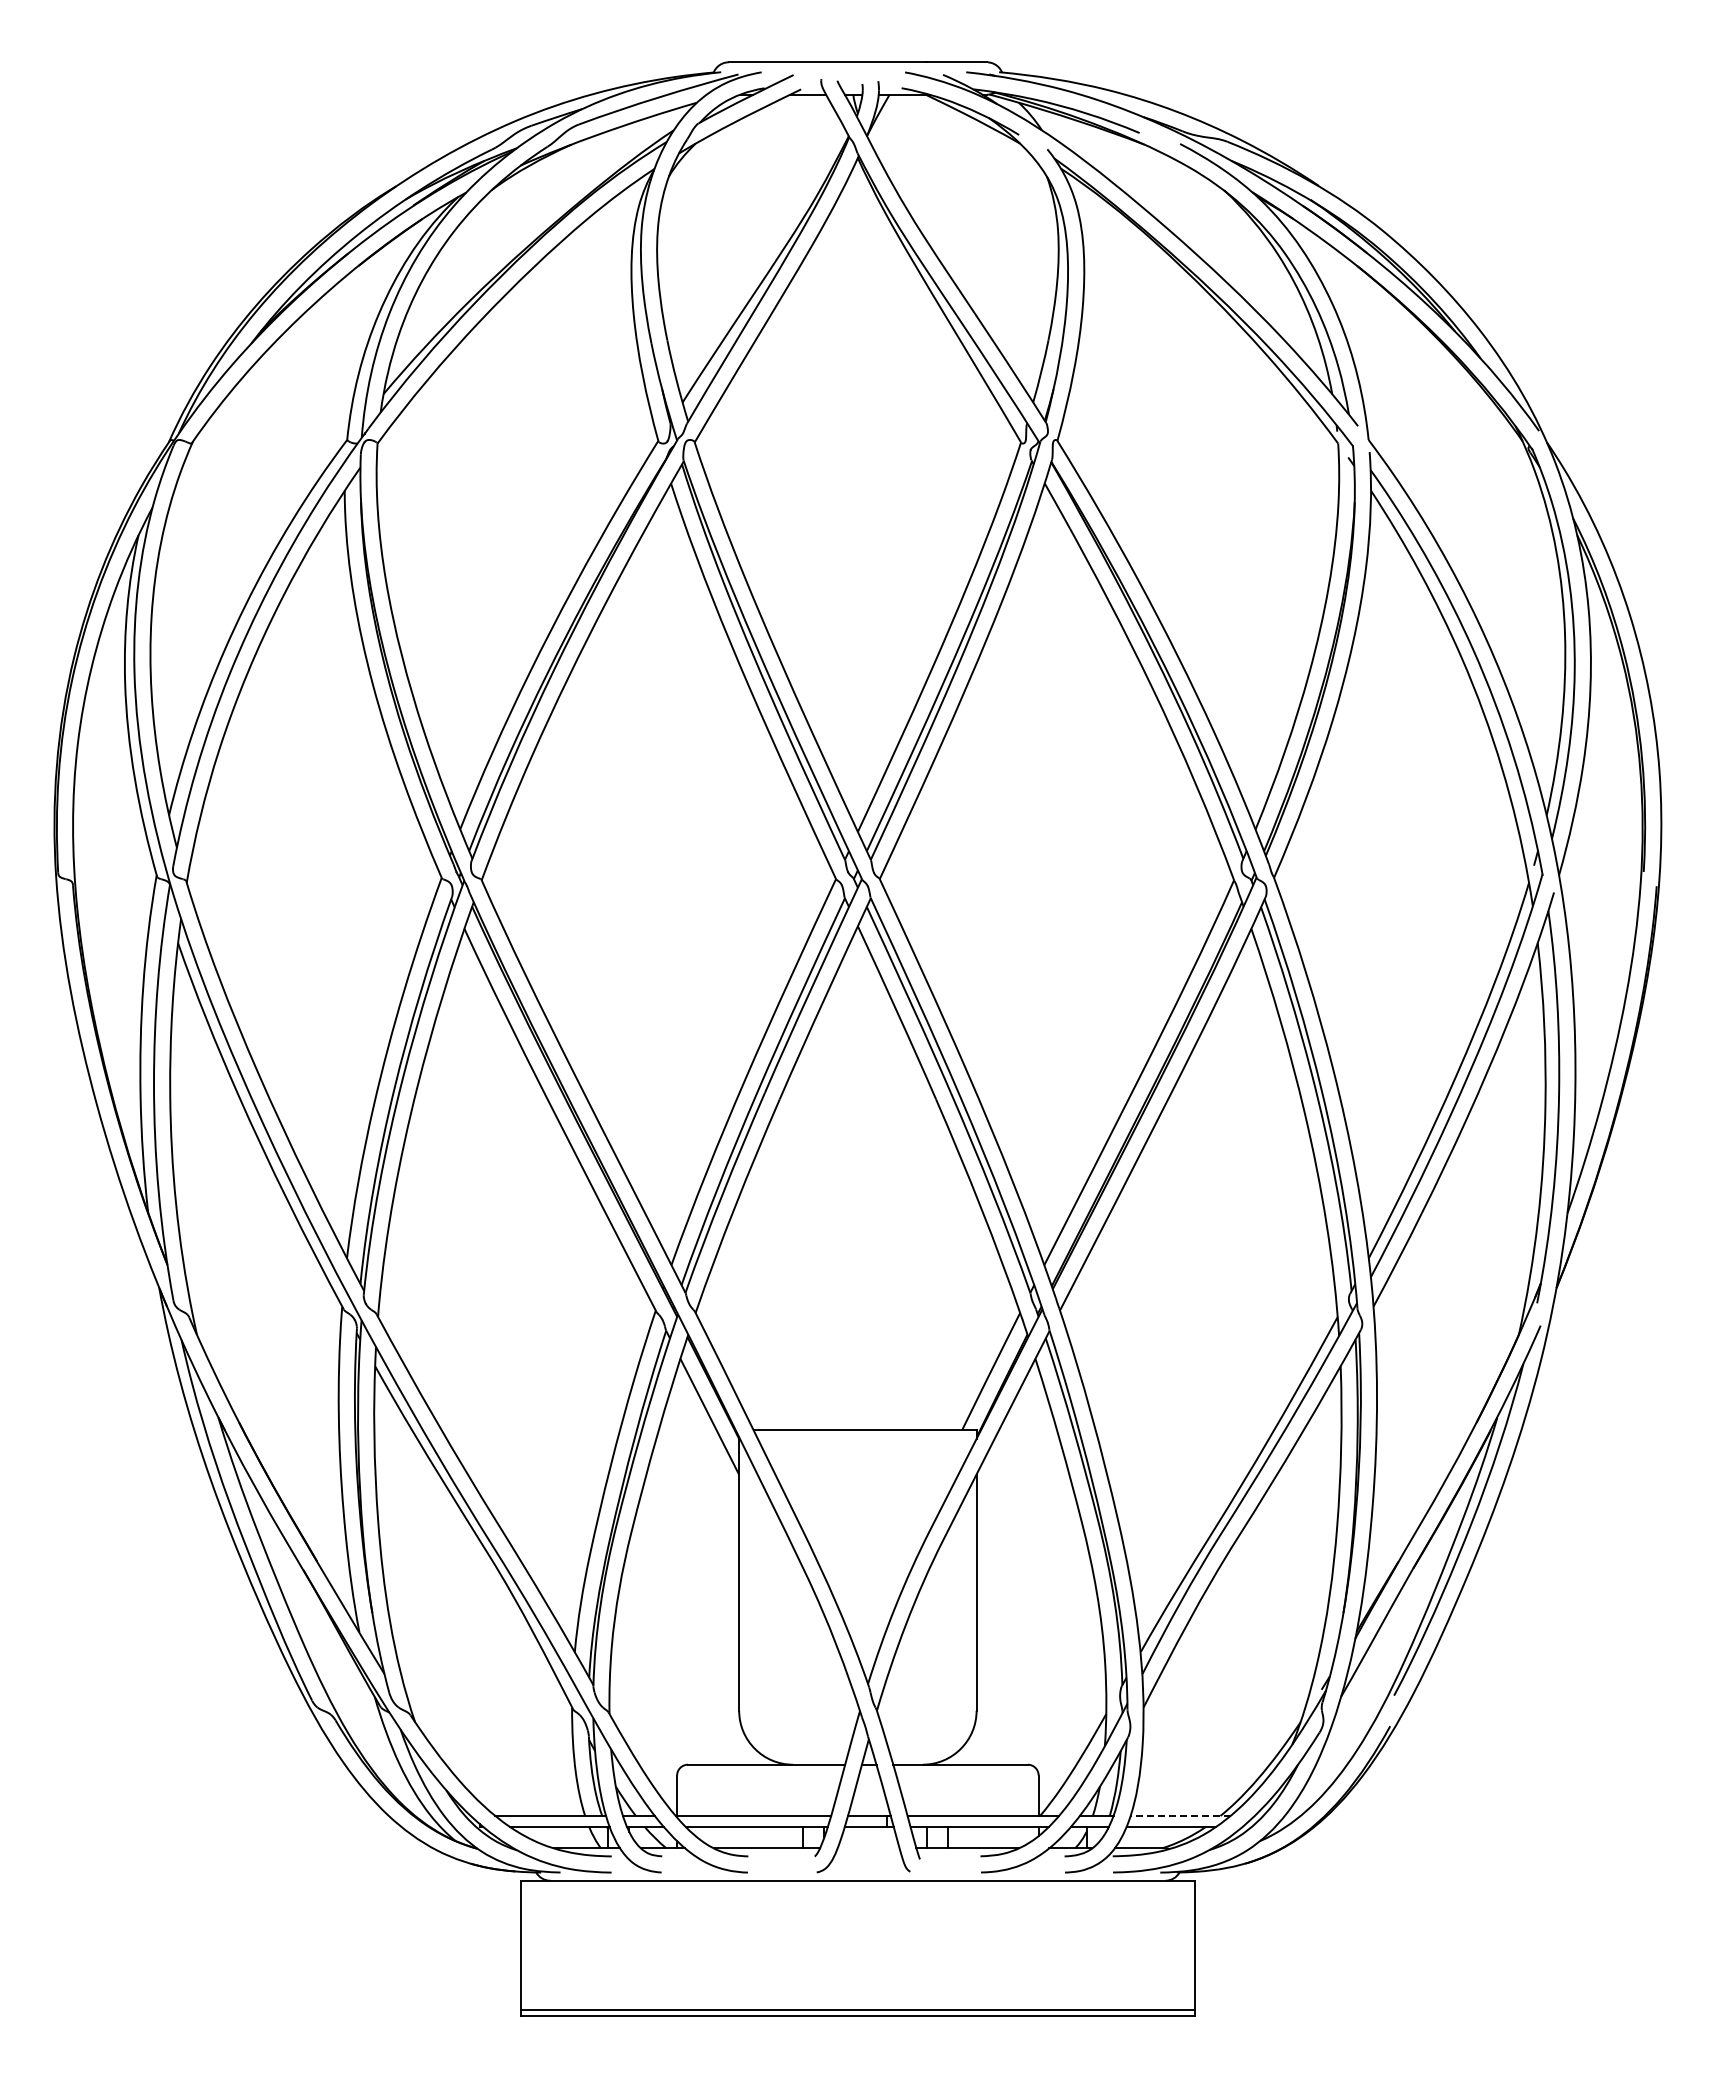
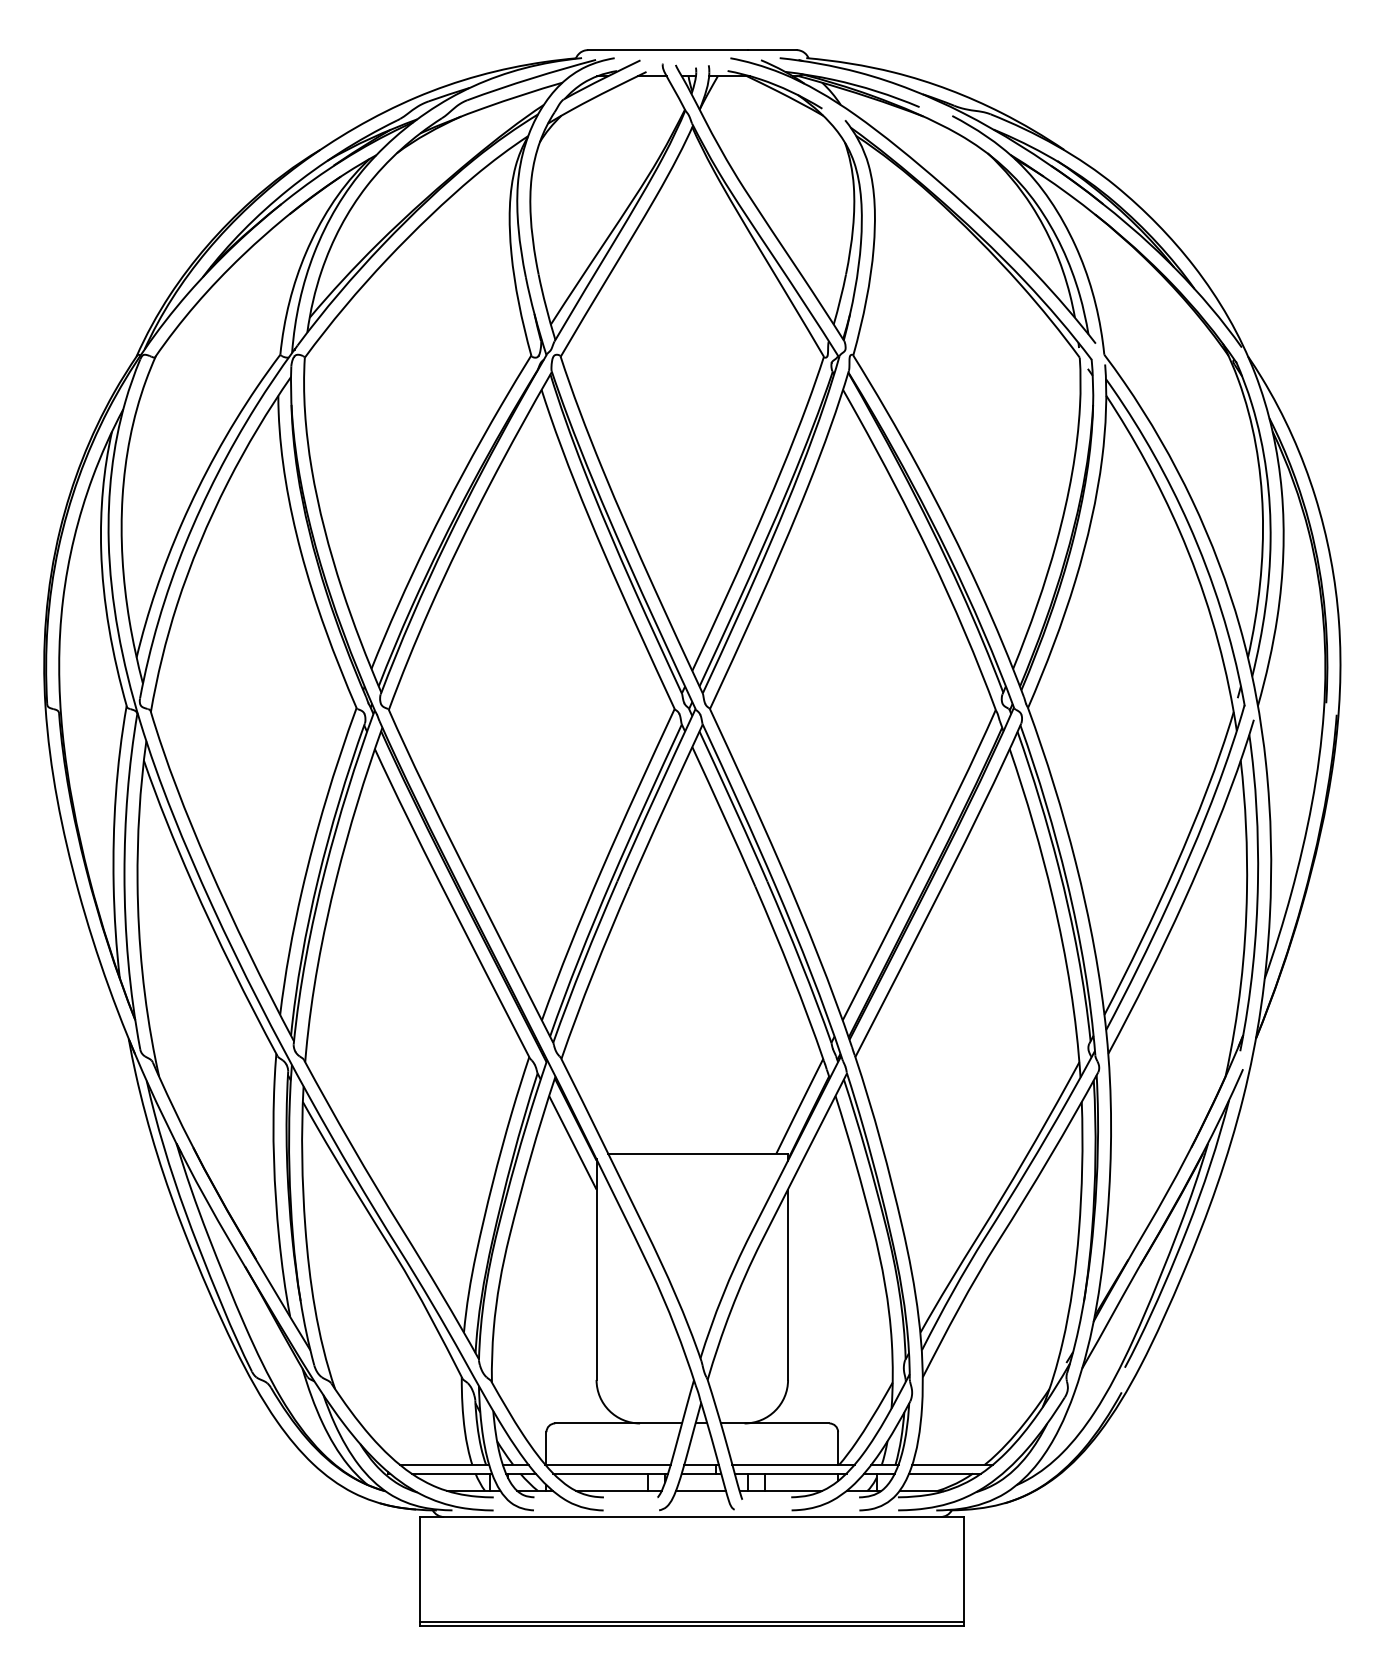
line: (1180, 1816) -> (952, 1465), dashed -> solid
line: (868, 1848) -> (700, 1491), added

